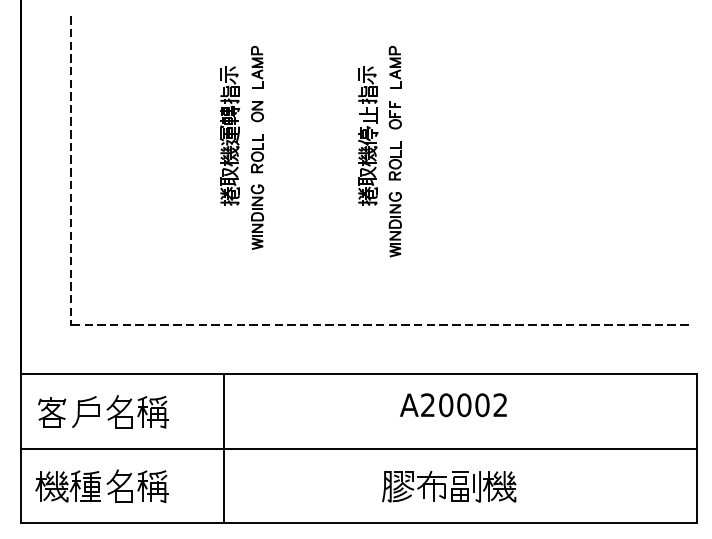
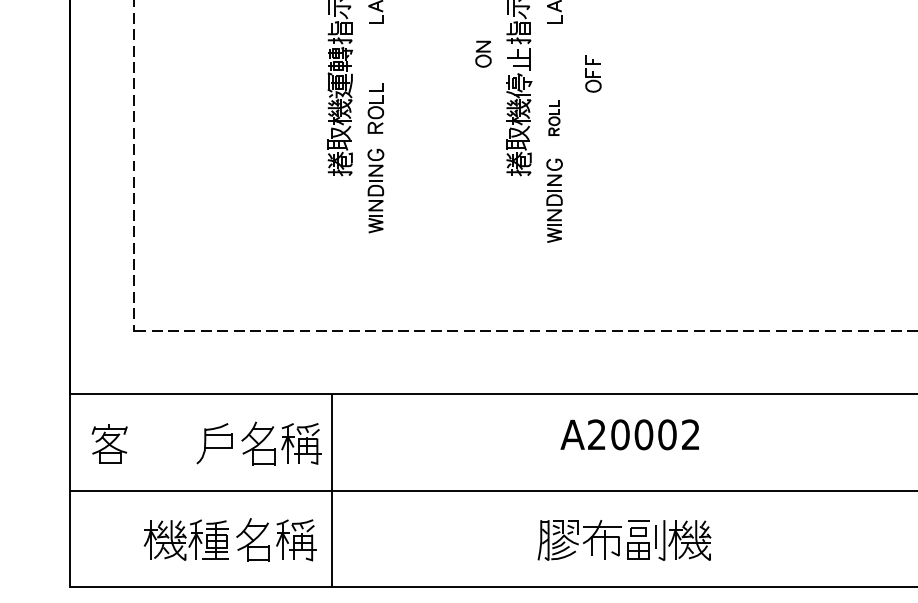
part: (257, 111) -> (483, 54), moved
part: (394, 115) -> (592, 74), moved
part: (394, 160) -> (553, 117), size x0.7
part: (120, 411) -> (259, 442), moved
part: (101, 485) -> (229, 538), moved

